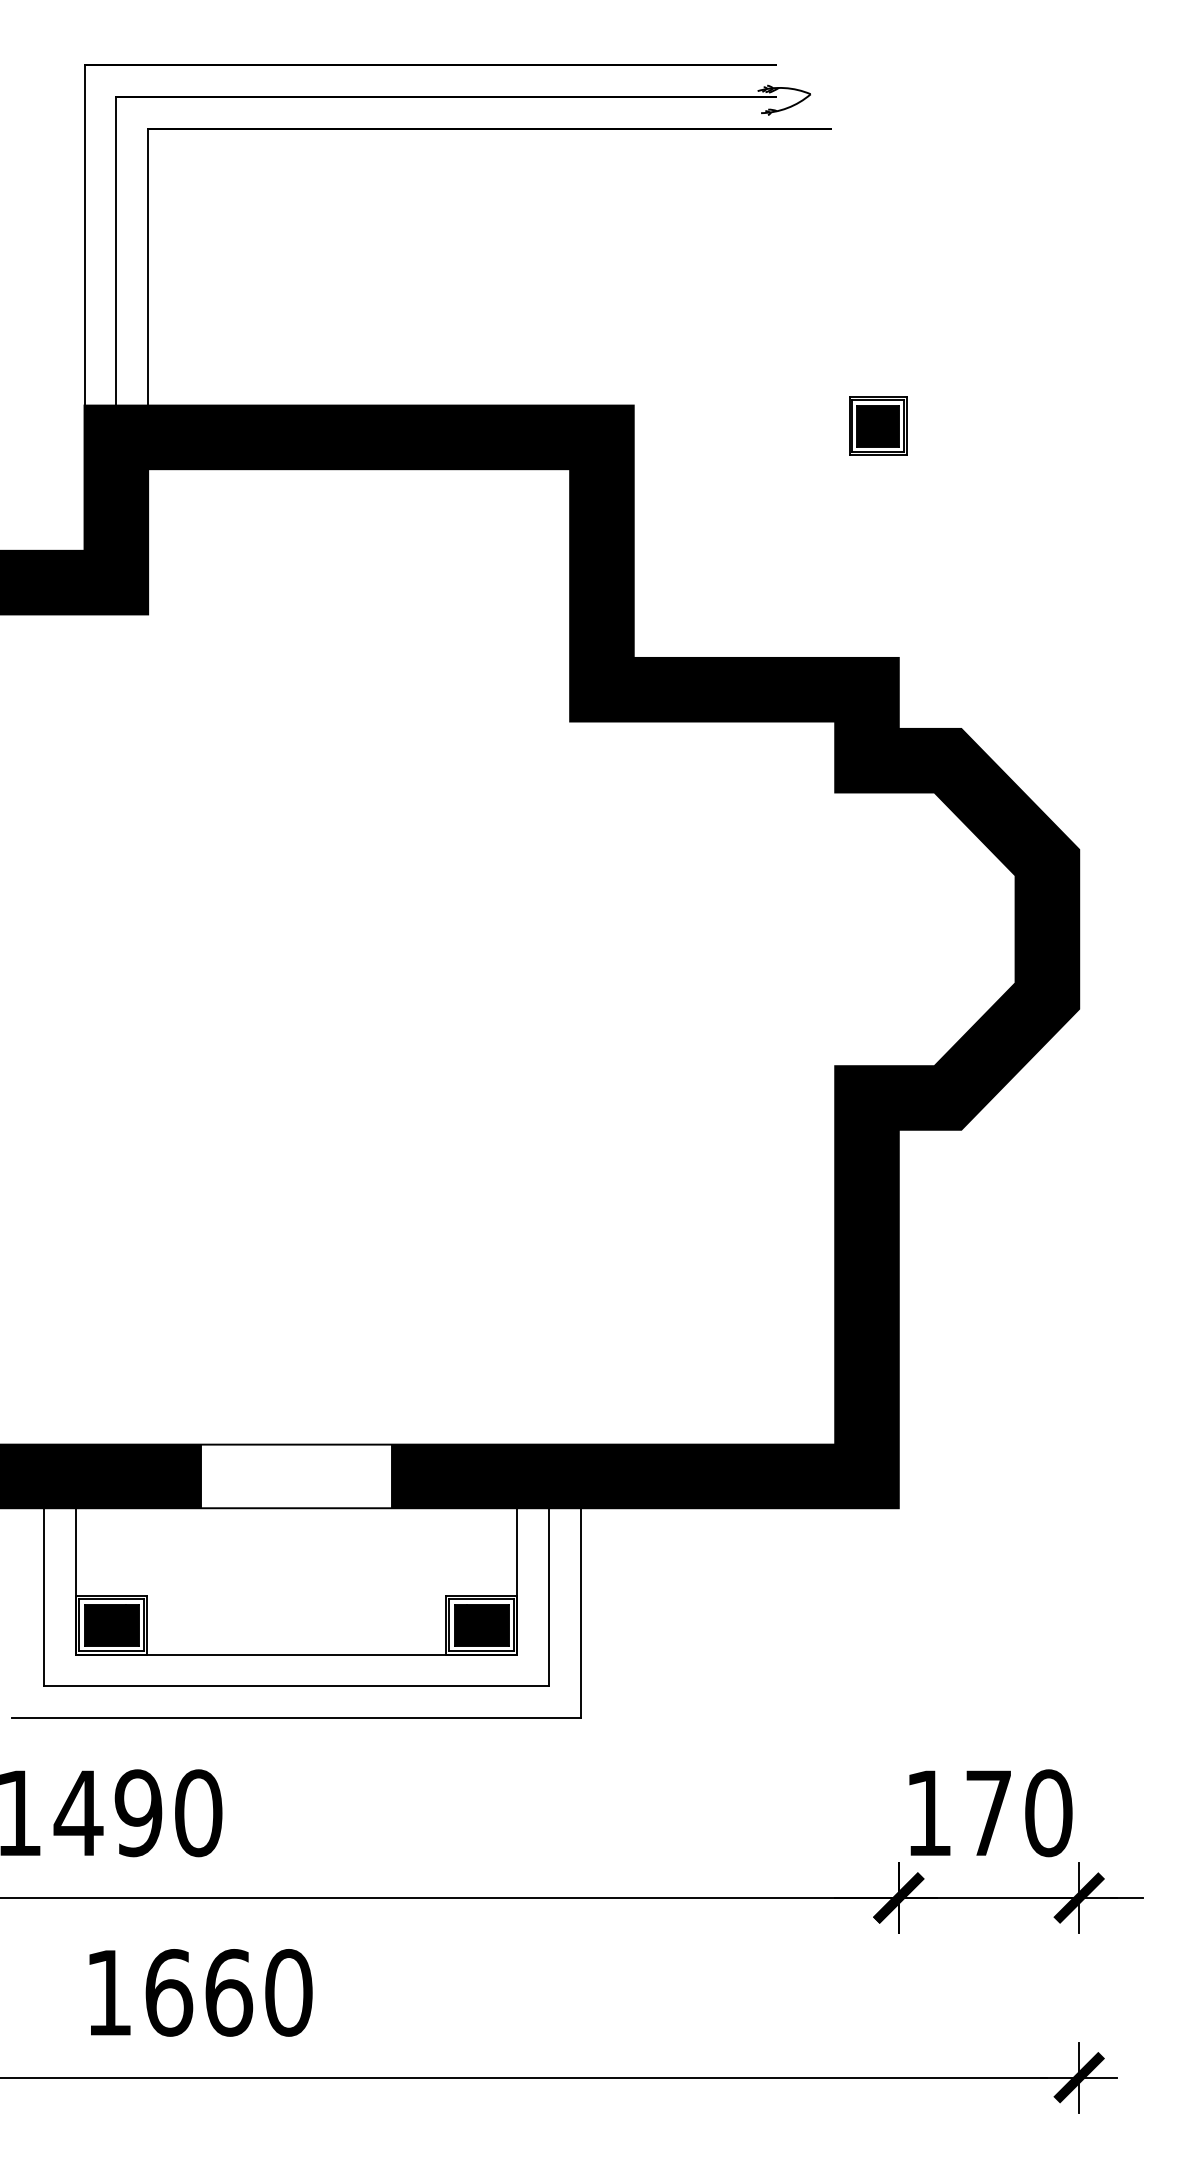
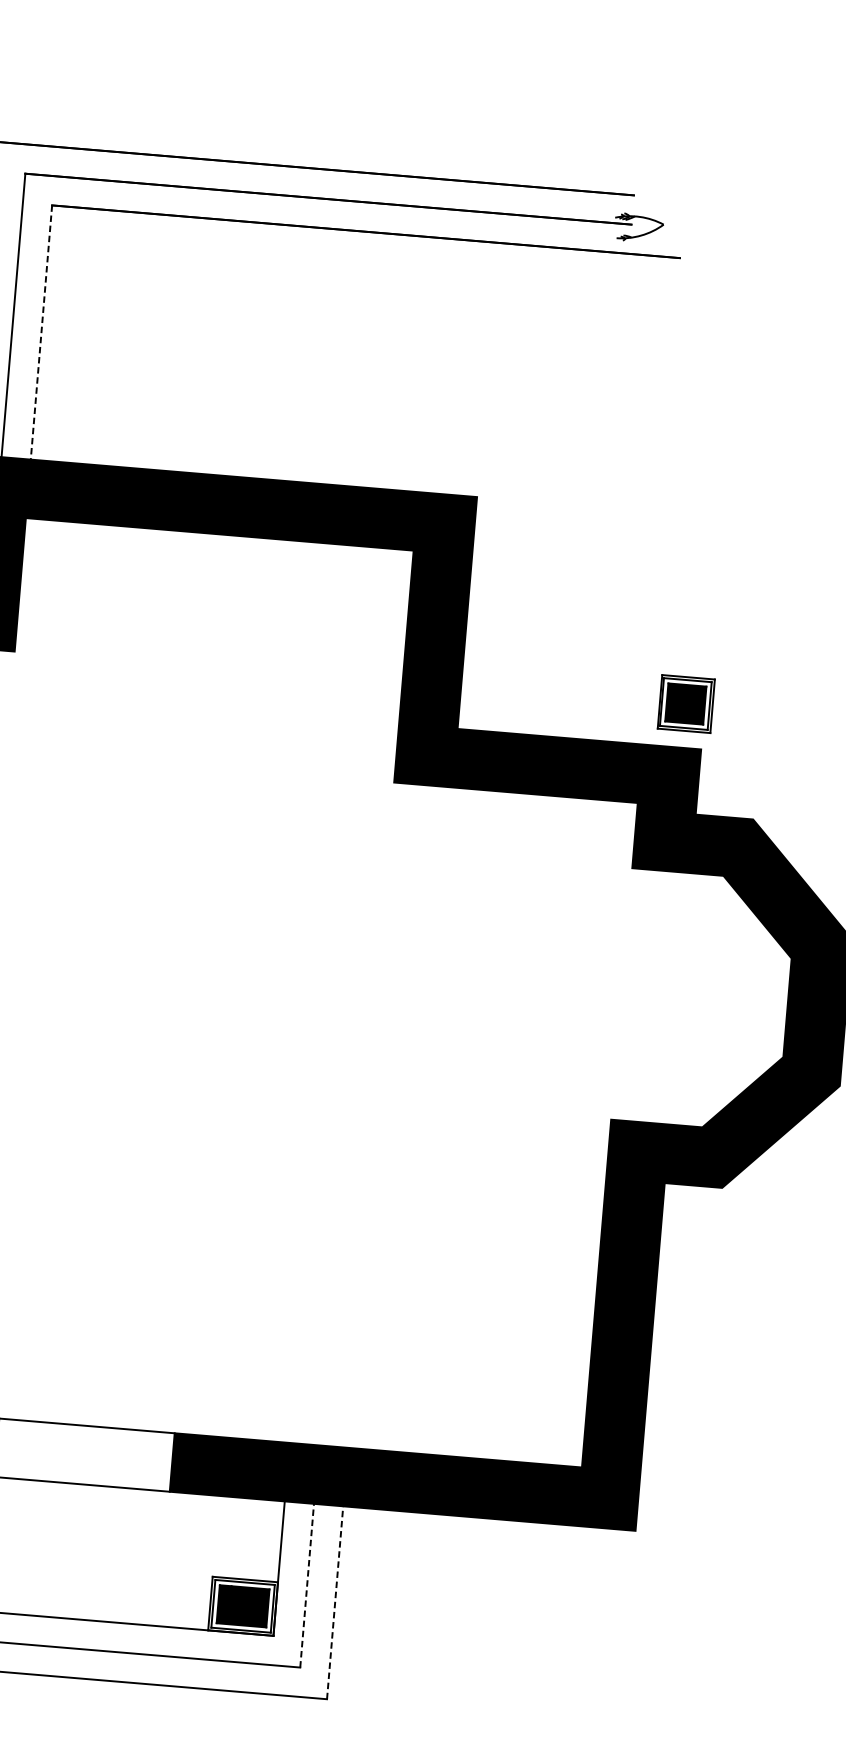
line: (148, 267) -> (41, 332), solid -> dashed
part: (878, 425) -> (686, 703), moved
line: (548, 1596) -> (306, 1584), solid -> dashed
line: (580, 1613) -> (334, 1603), solid -> dashed

